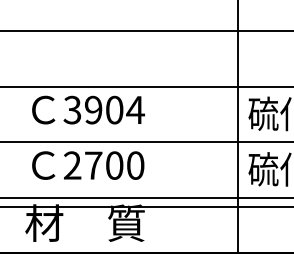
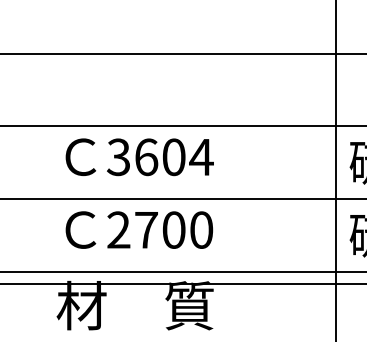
text: (93, 109) -> (146, 156), 3904 -> 3604

